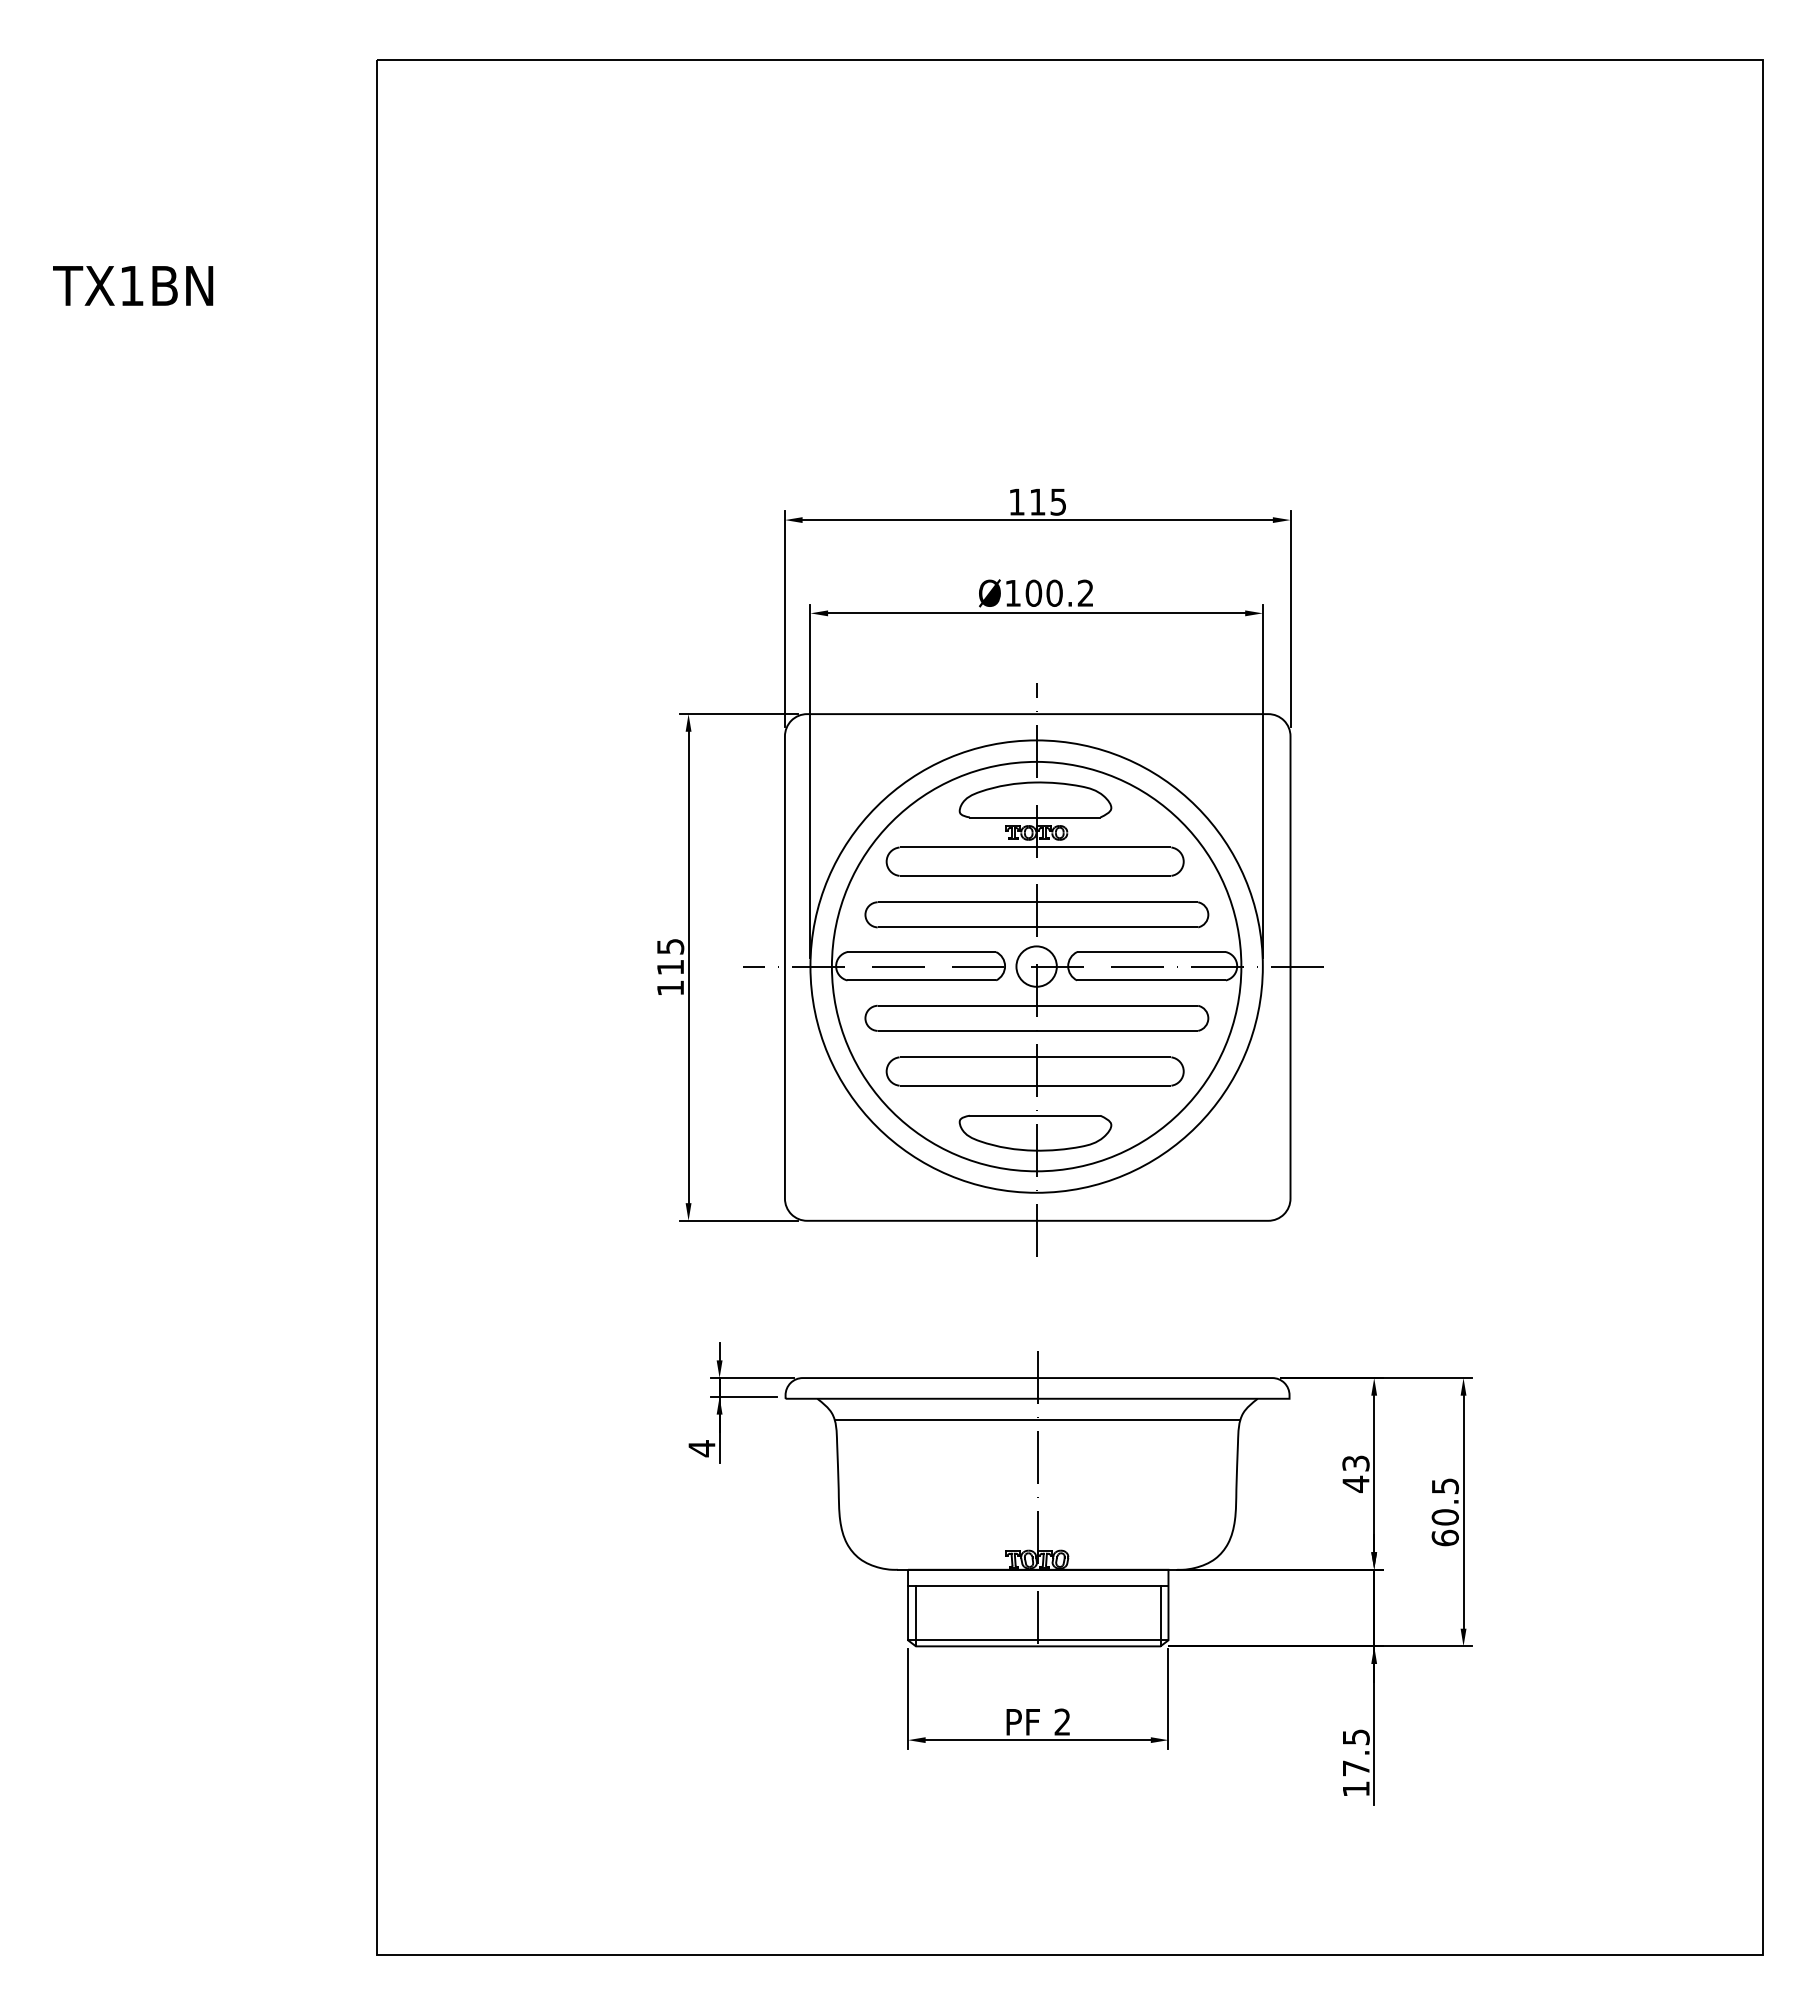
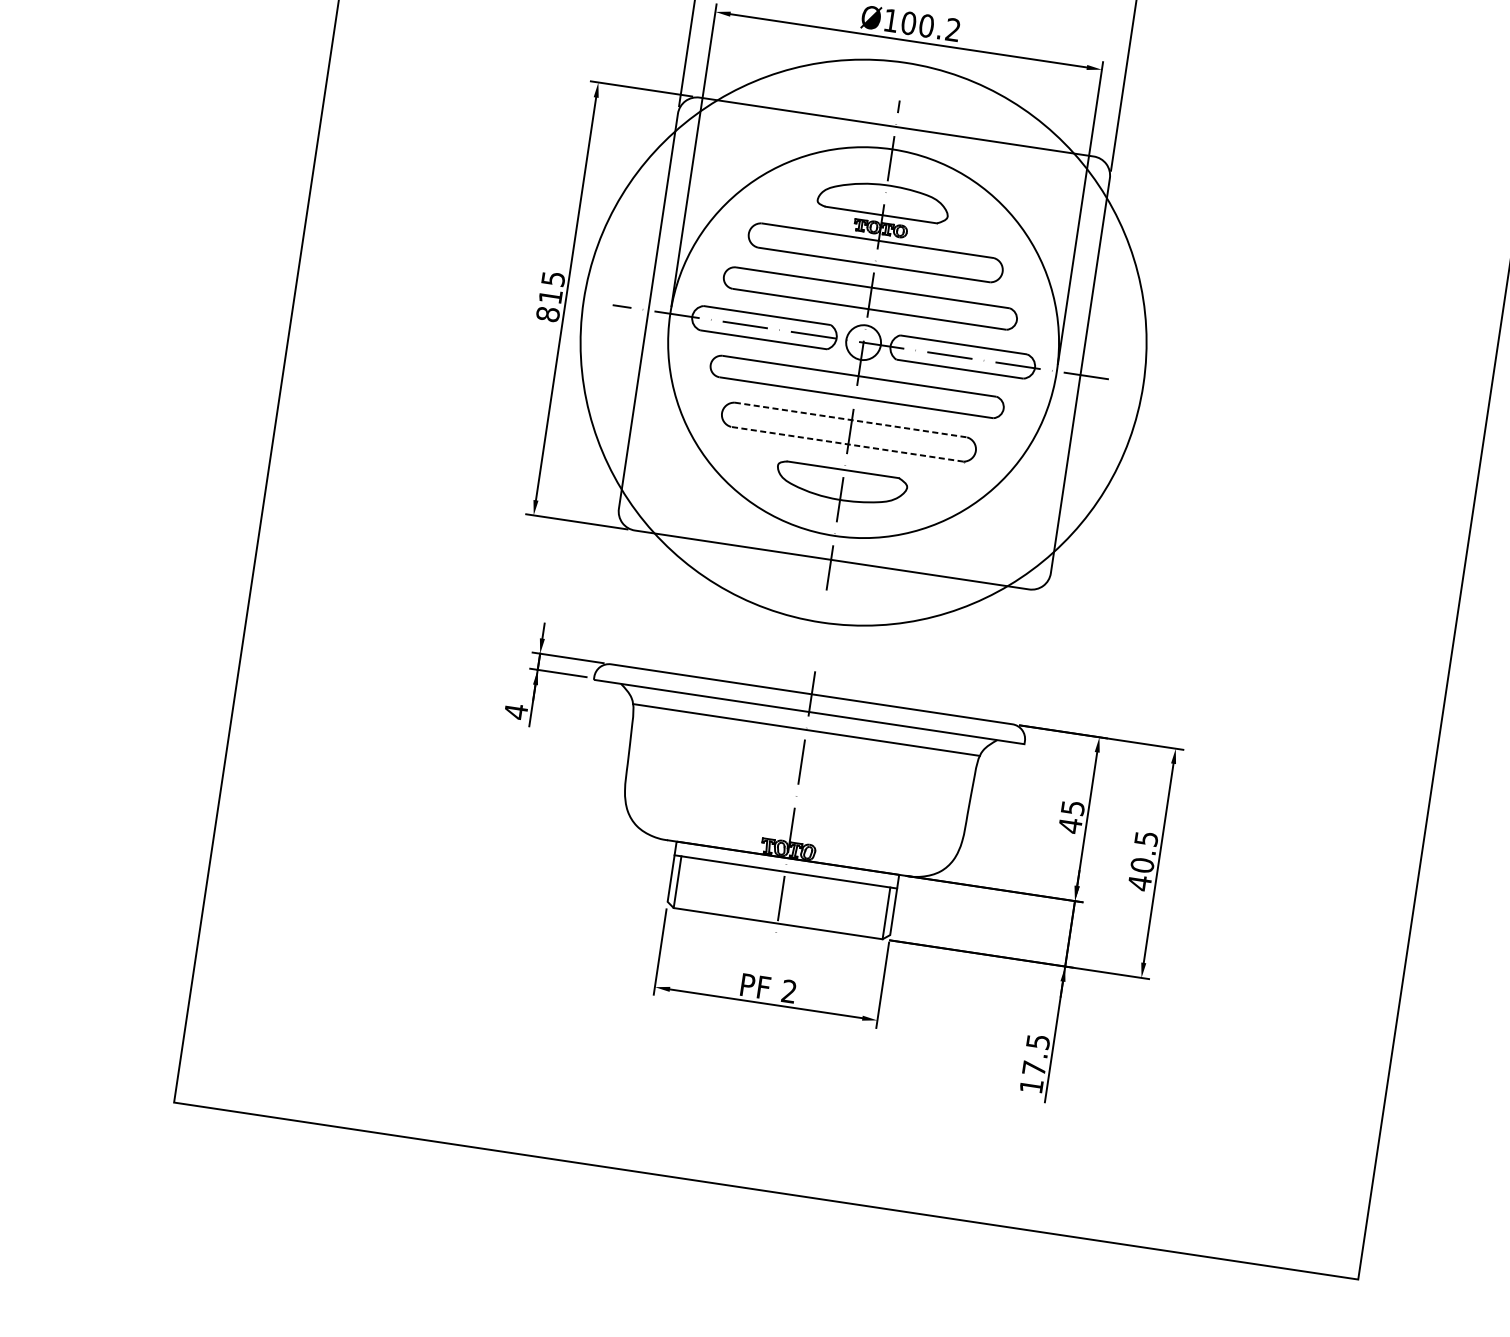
circle: (1036, 966) -> (863, 342), size x1.6
text: (670, 988) -> (547, 314), 115 -> 815
line: (1035, 1057) -> (851, 420), solid -> dashed
line: (1035, 1085) -> (847, 444), solid -> dashed
text: (1355, 1462) -> (1072, 807), 43 -> 45
text: (1444, 1537) -> (1139, 882), 60.5 -> 40.5
line: (1038, 1640) -> (779, 918), removed

